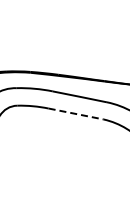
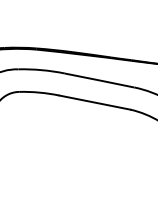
line: (76, 114) -> (95, 103), dashed -> solid

